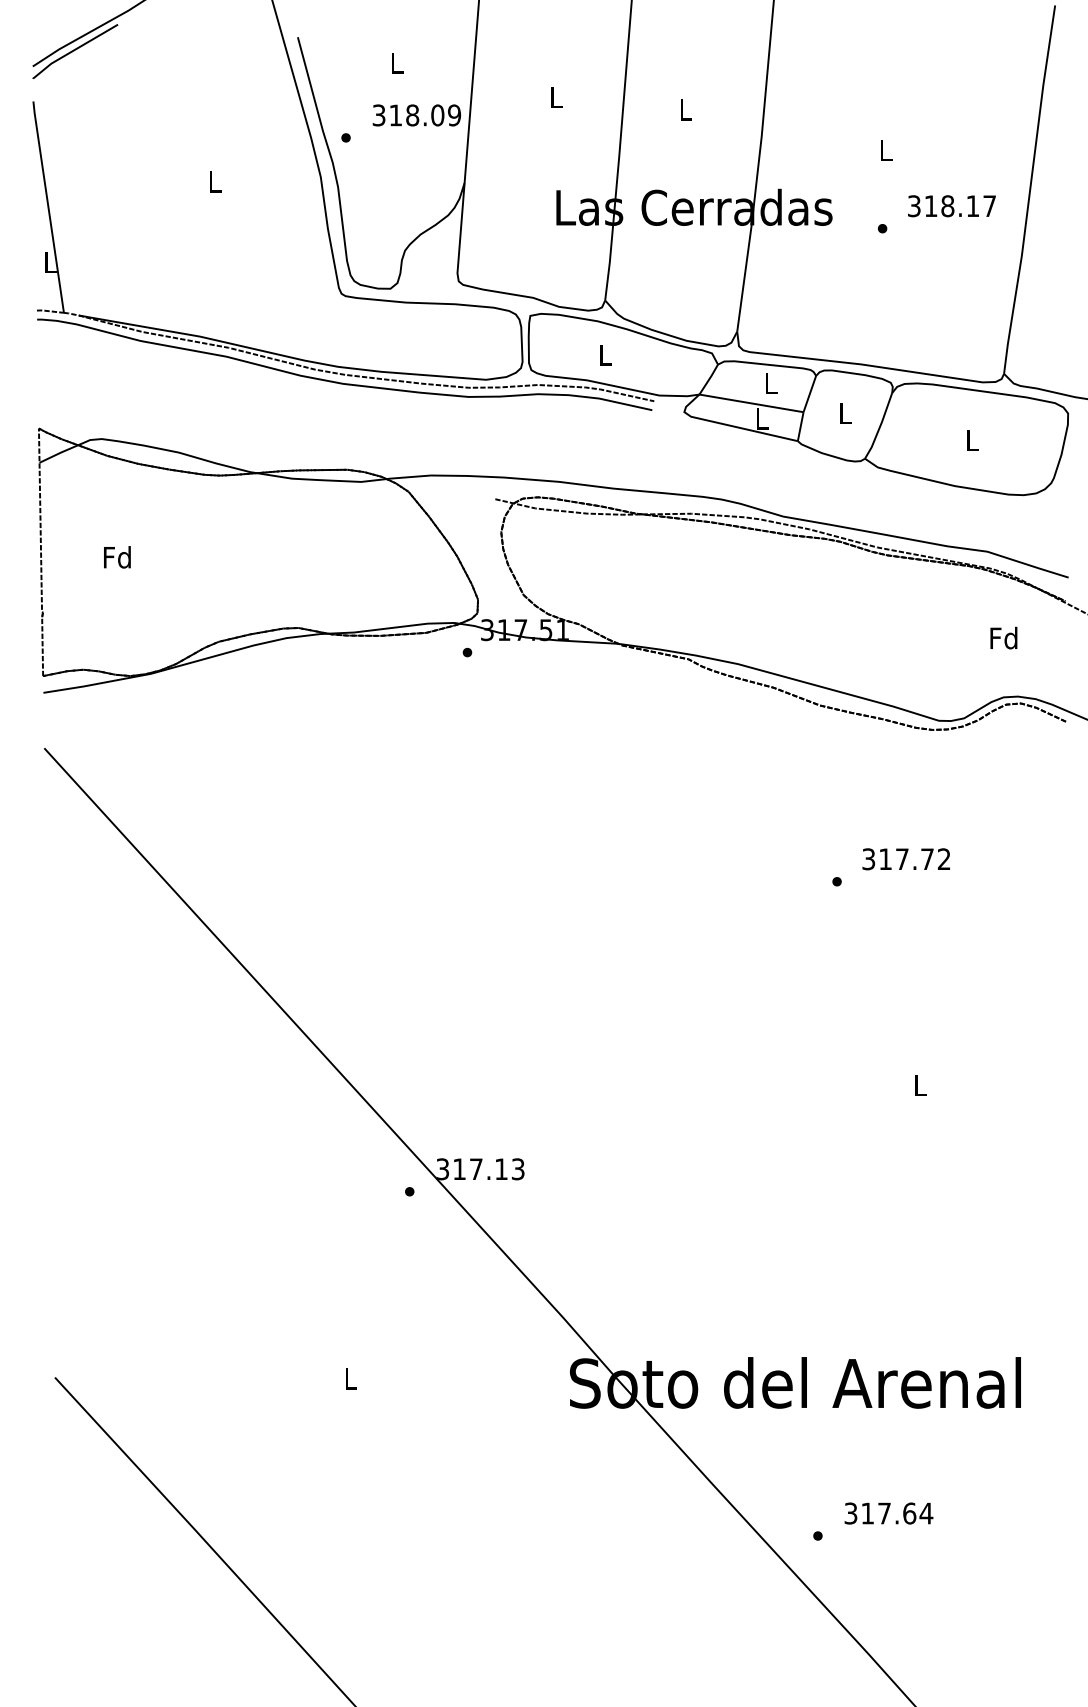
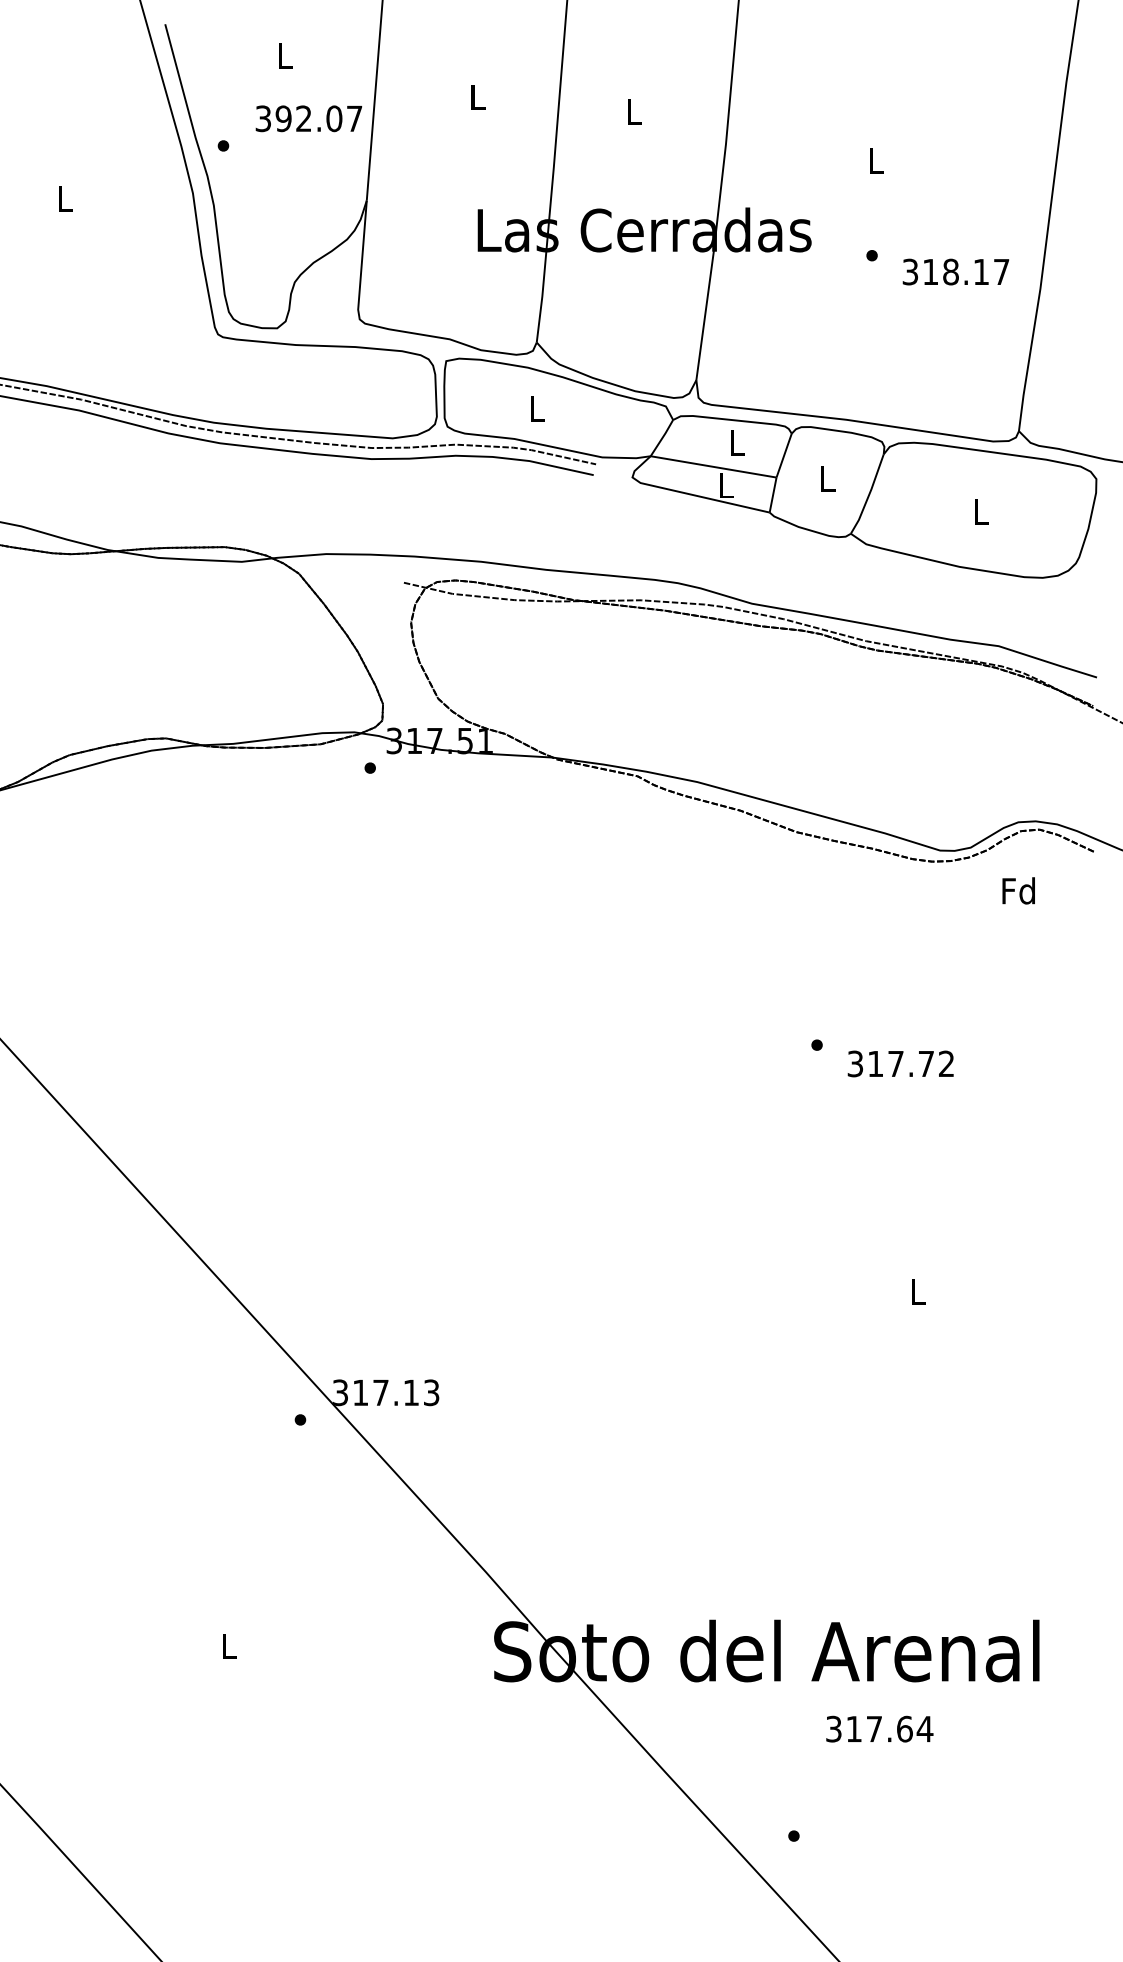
text: (425, 115) -> (319, 118), 318.09 -> 392.07
text: (951, 206) -> (955, 272), moved
text: (1003, 637) -> (1018, 890), moved
text: (905, 859) -> (899, 1064), moved
text: (888, 1513) -> (879, 1729), moved

